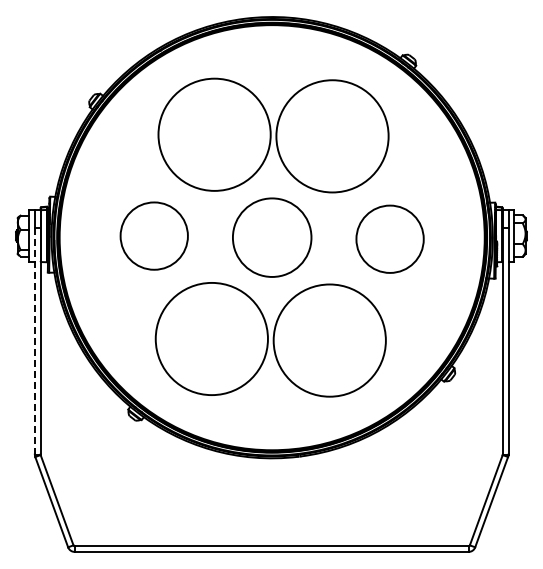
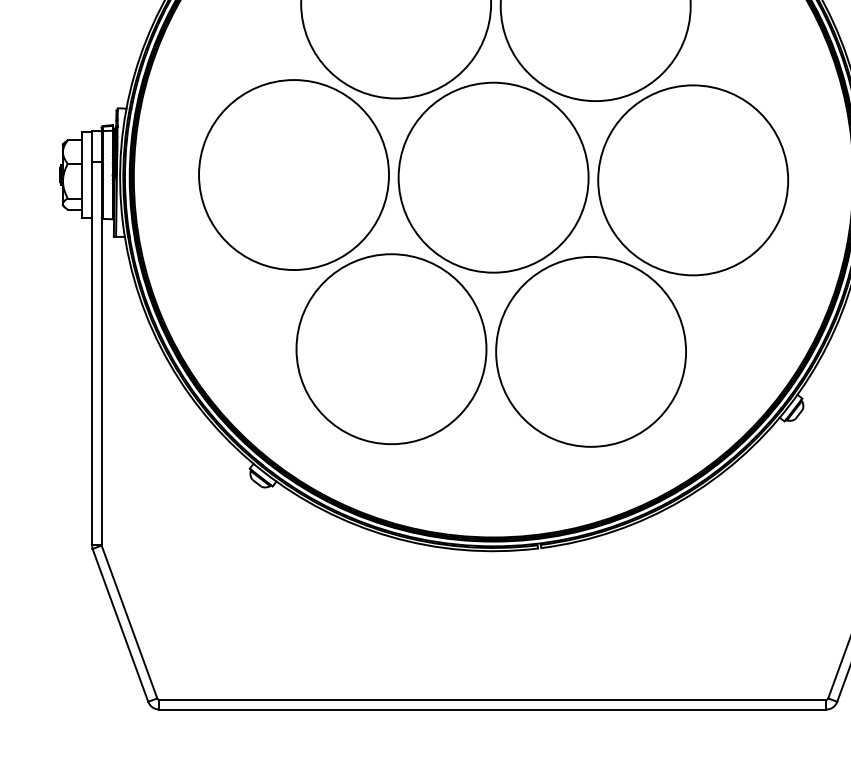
circle: (154, 236) -> (294, 175), size x1.67
circle: (272, 237) -> (494, 177), size x1.43
circle: (390, 239) -> (693, 180), size x1.67
line: (34, 340) -> (91, 351), dashed -> solid

